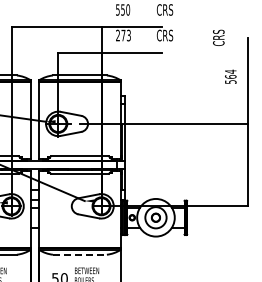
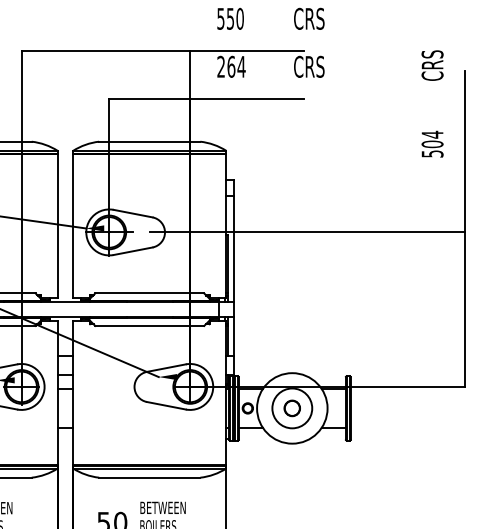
text: (126, 35) -> (237, 66), 273 -> 264
text: (218, 37) -> (432, 64), moved
text: (230, 76) -> (432, 143), 564 -> 504
line: (79, 254) -> (148, 477), dashed -> solid

